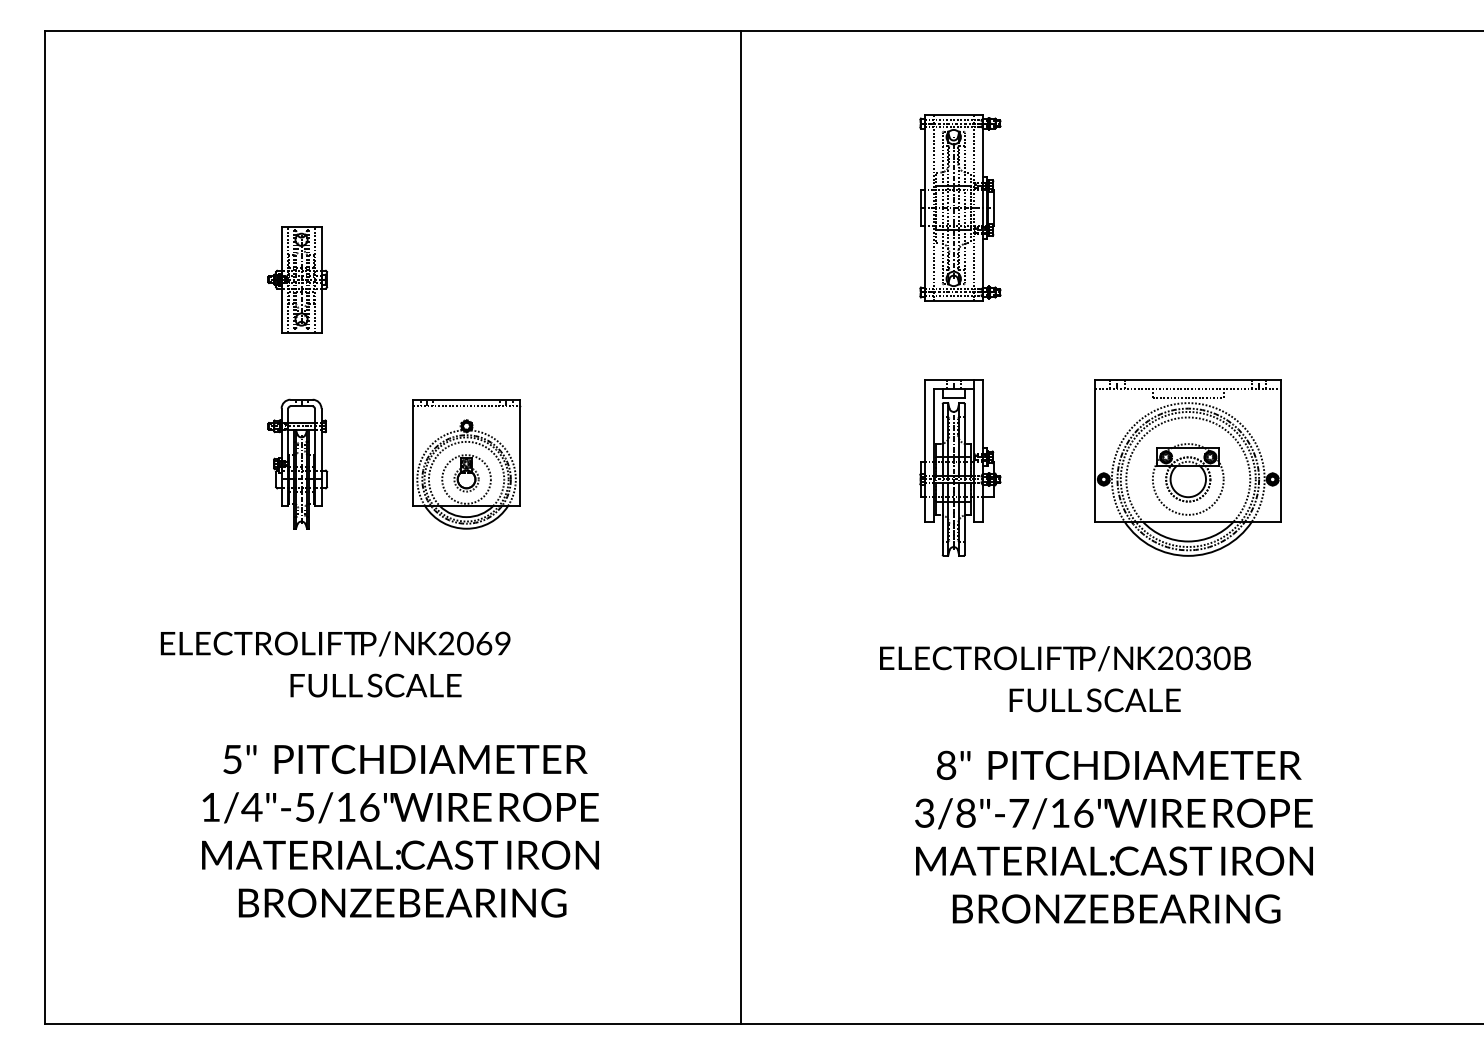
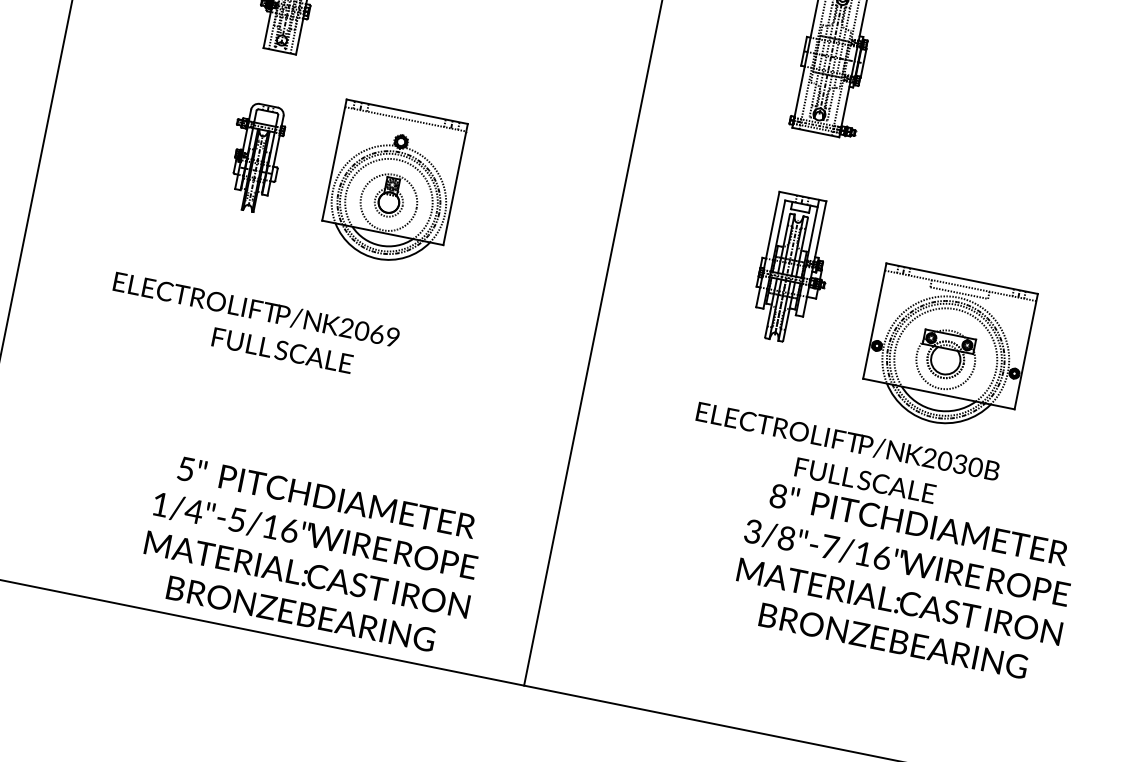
part: (466, 464) -> (392, 185), size x1.4
part: (1187, 467) -> (947, 349), moved
text: (400, 830) -> (311, 554), moved
text: (1113, 836) -> (902, 581), moved

